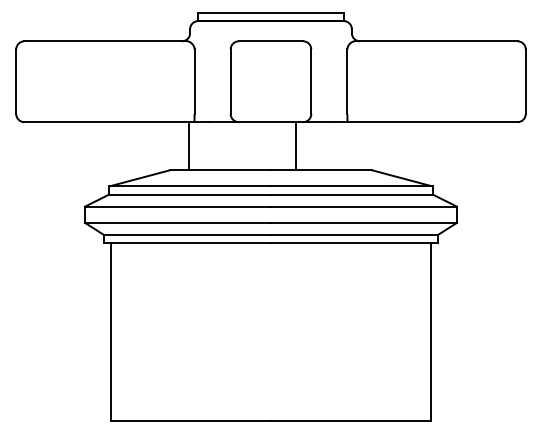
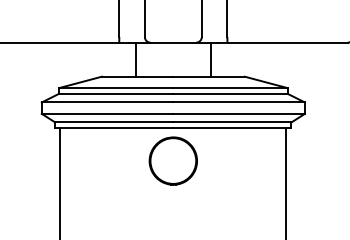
line: (189, 146) -> (136, 59), moved
line: (295, 146) -> (210, 59), moved
part: (270, 289) -> (173, 161), added

